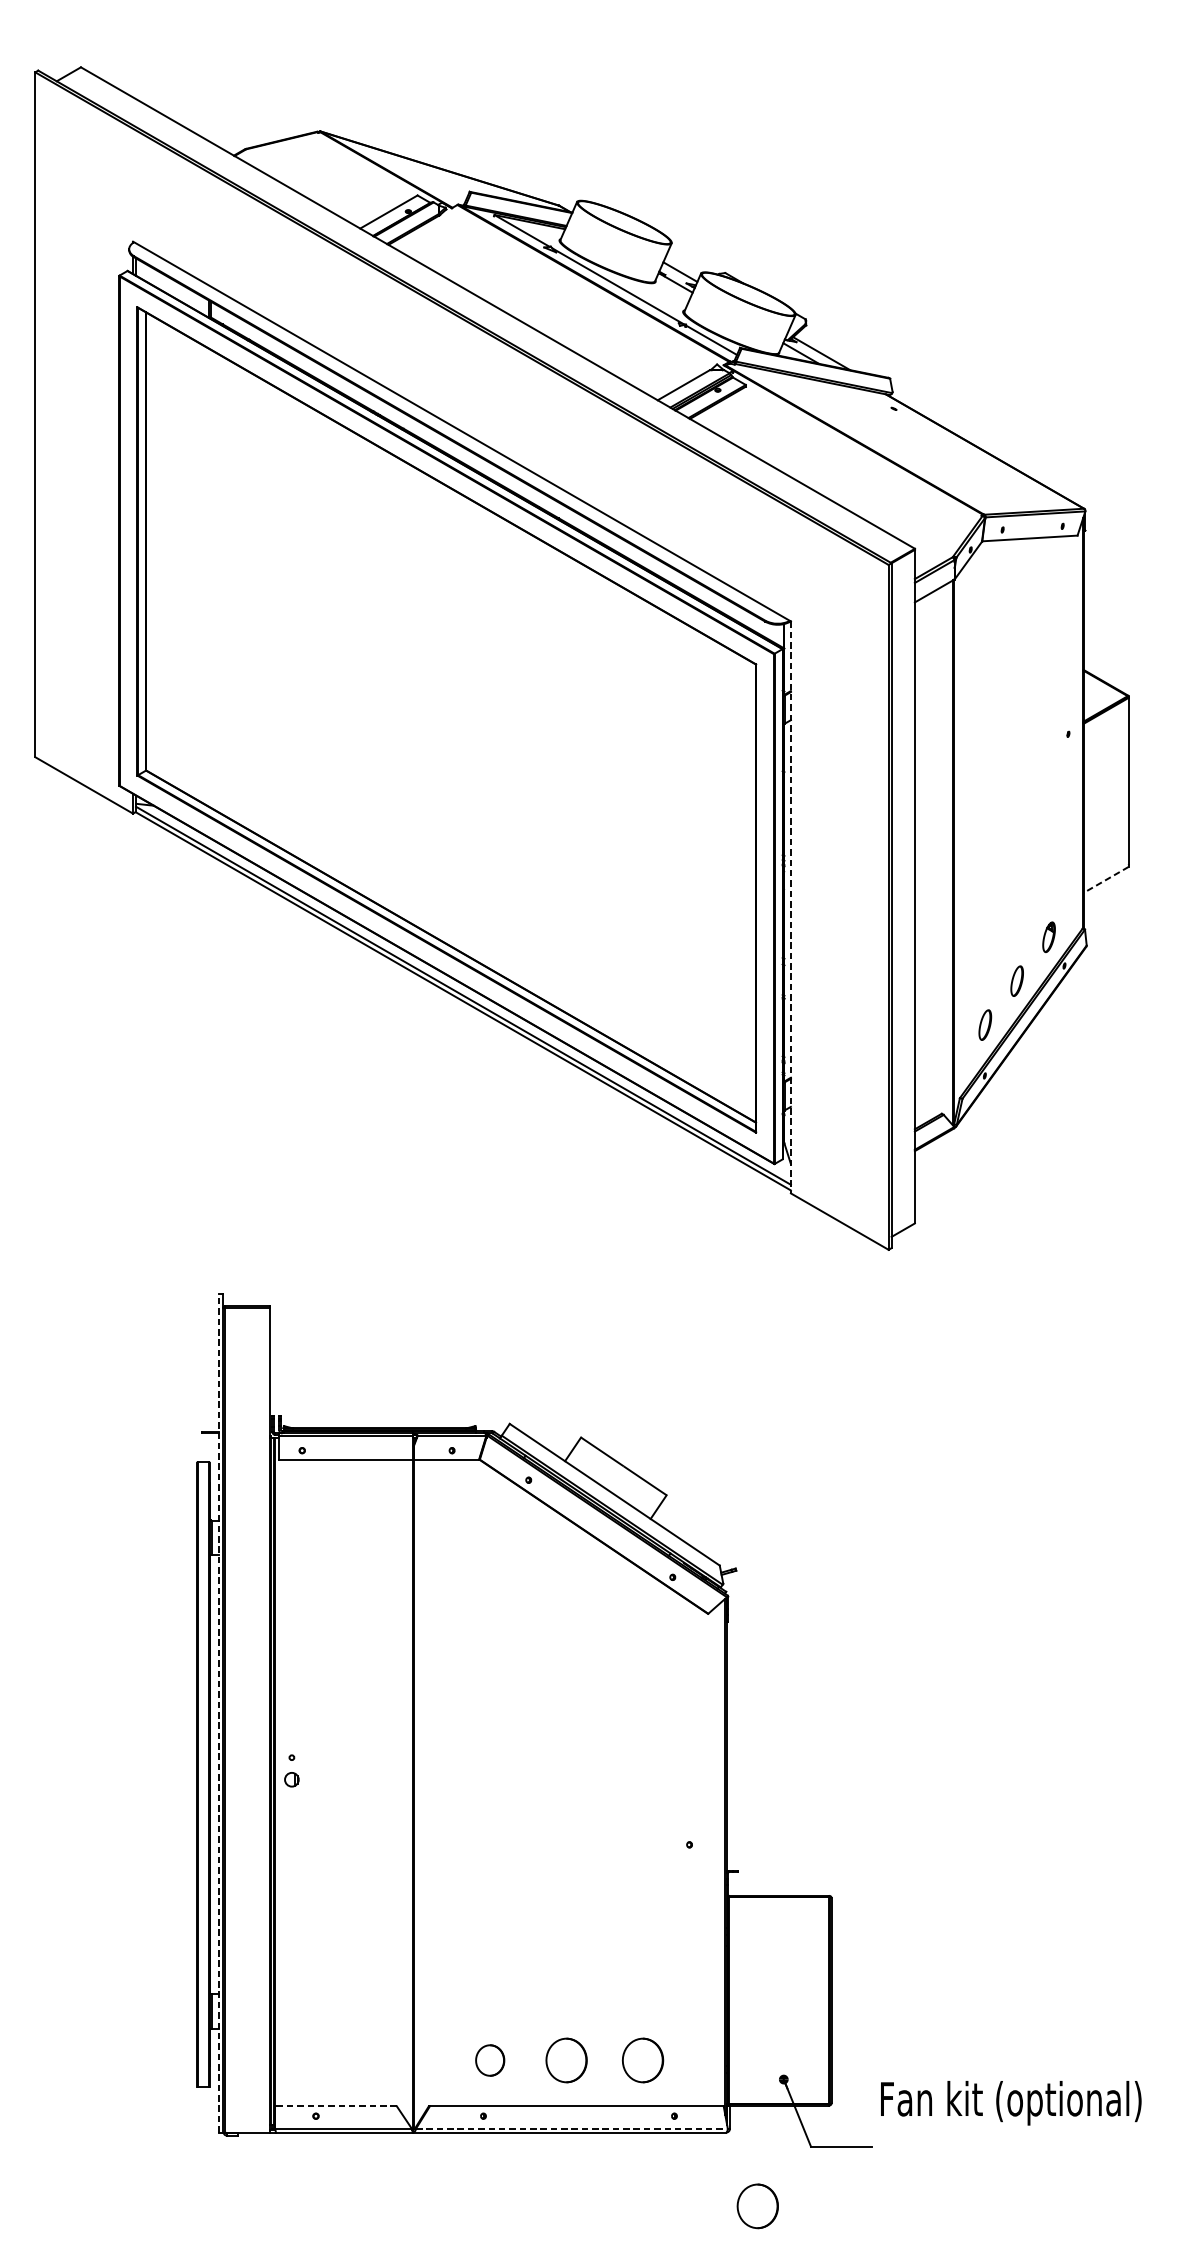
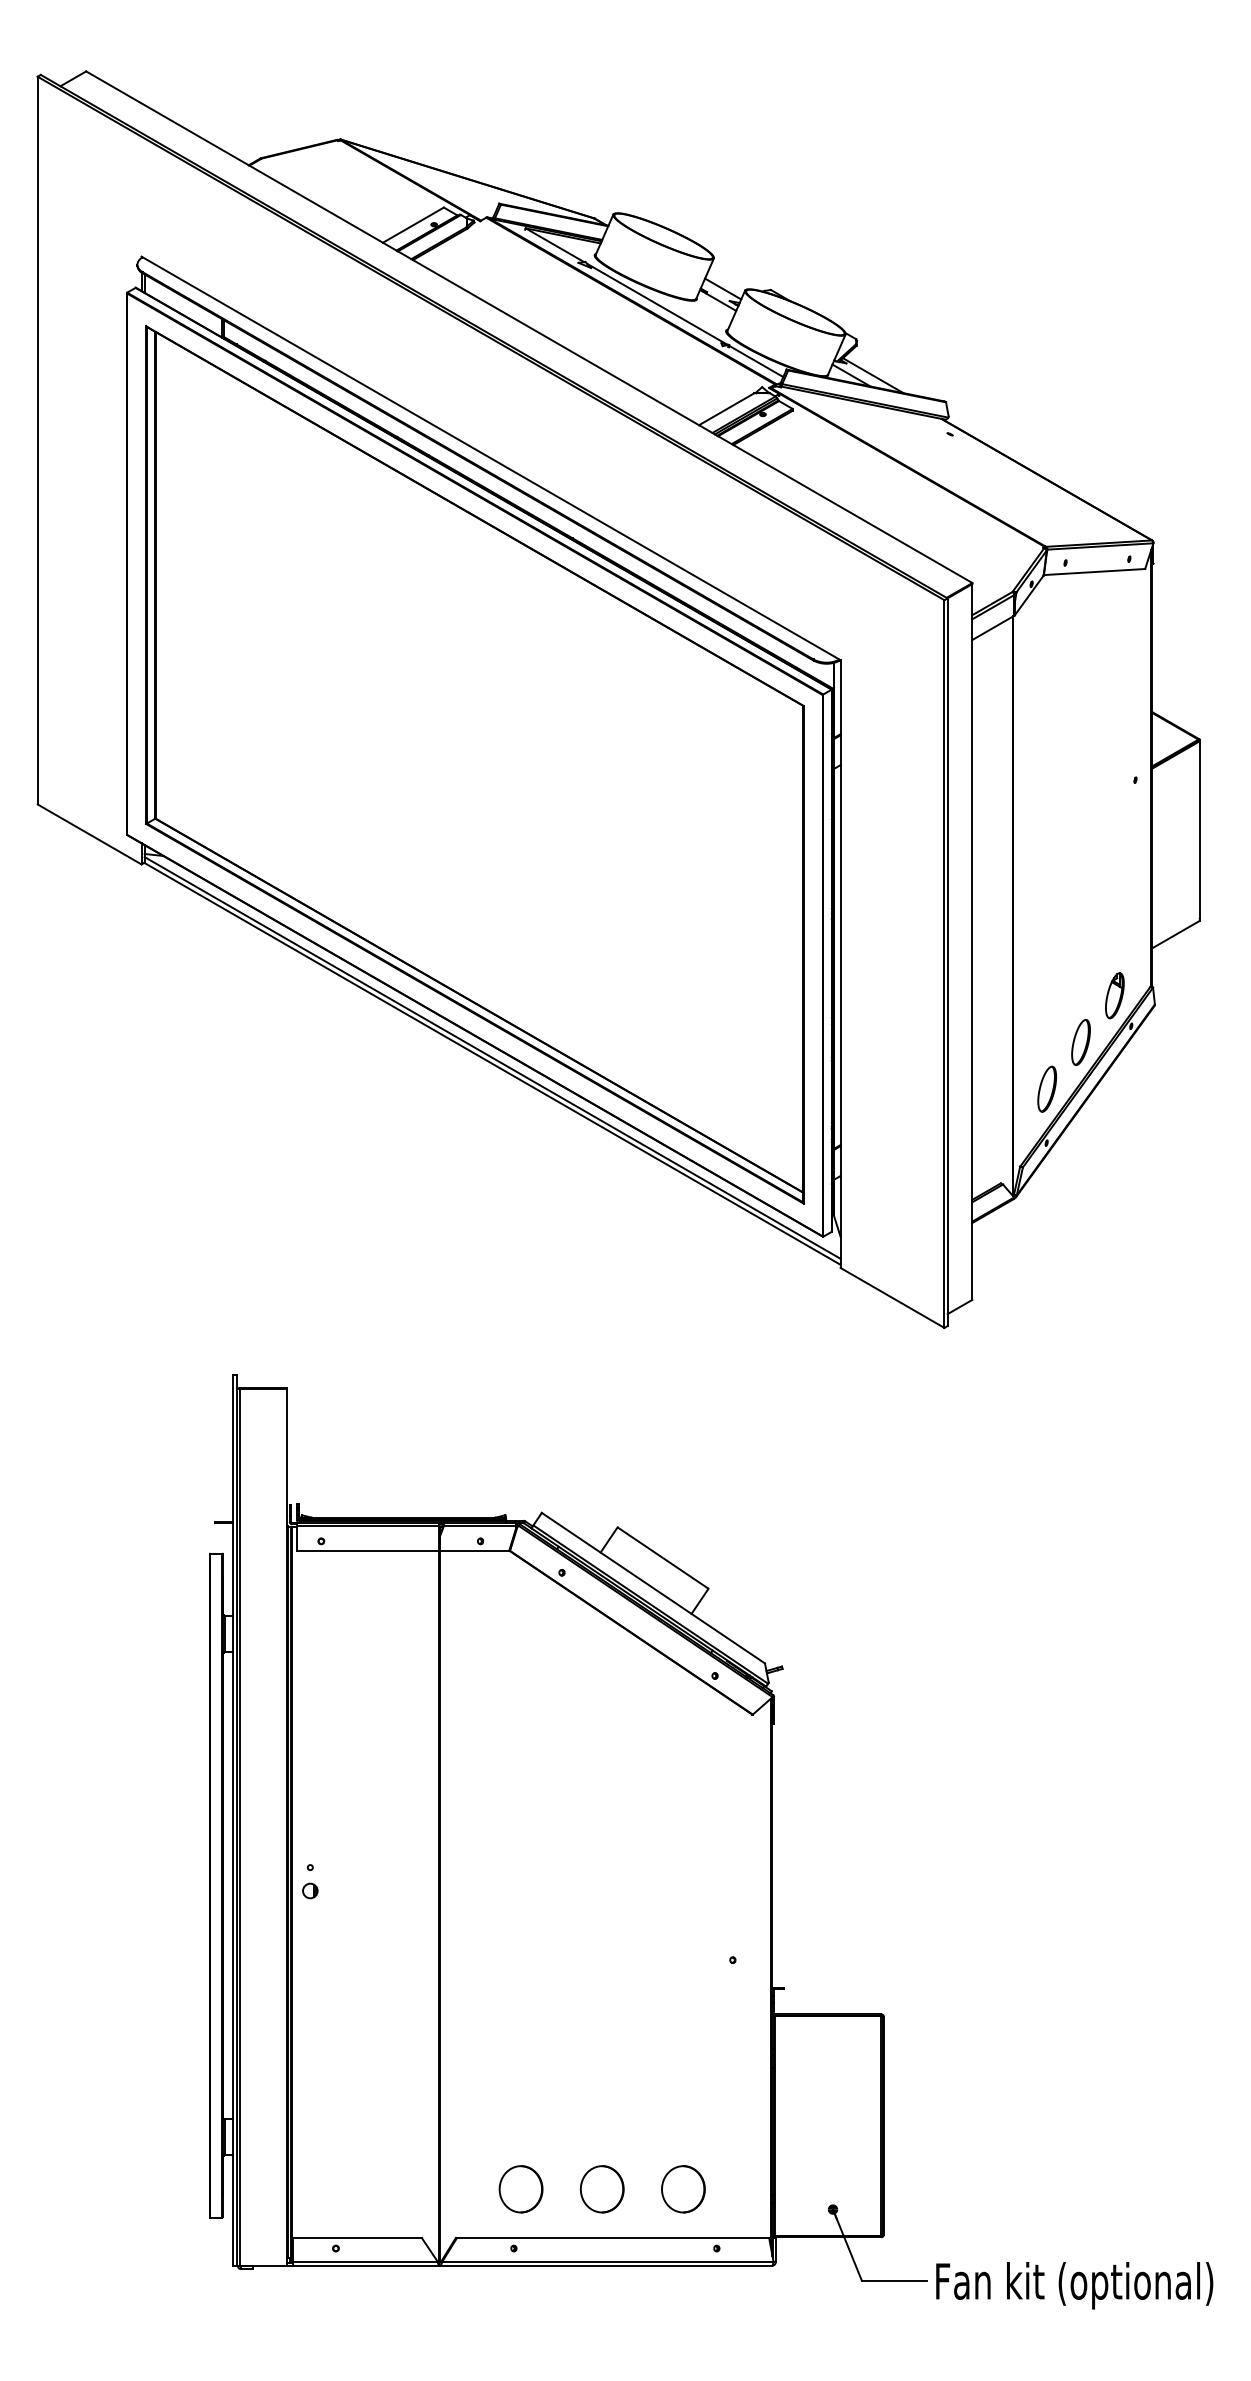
line: (1106, 879) -> (1175, 934), dashed -> solid
line: (790, 907) -> (840, 964), dashed -> solid
part: (1048, 936) -> (1114, 995), size x1.43
part: (1016, 981) -> (1080, 1042), size x1.43
part: (984, 1024) -> (1046, 1088), size x1.43
line: (218, 1713) -> (232, 1820), dashed -> solid
part: (489, 2060) -> (520, 2189), size x1.43
text: (1011, 2103) -> (1074, 2285), moved
line: (336, 2106) -> (357, 2238), dashed -> solid
line: (571, 2128) -> (607, 2261), dashed -> solid
part: (757, 2206) -> (805, 2344), removed

